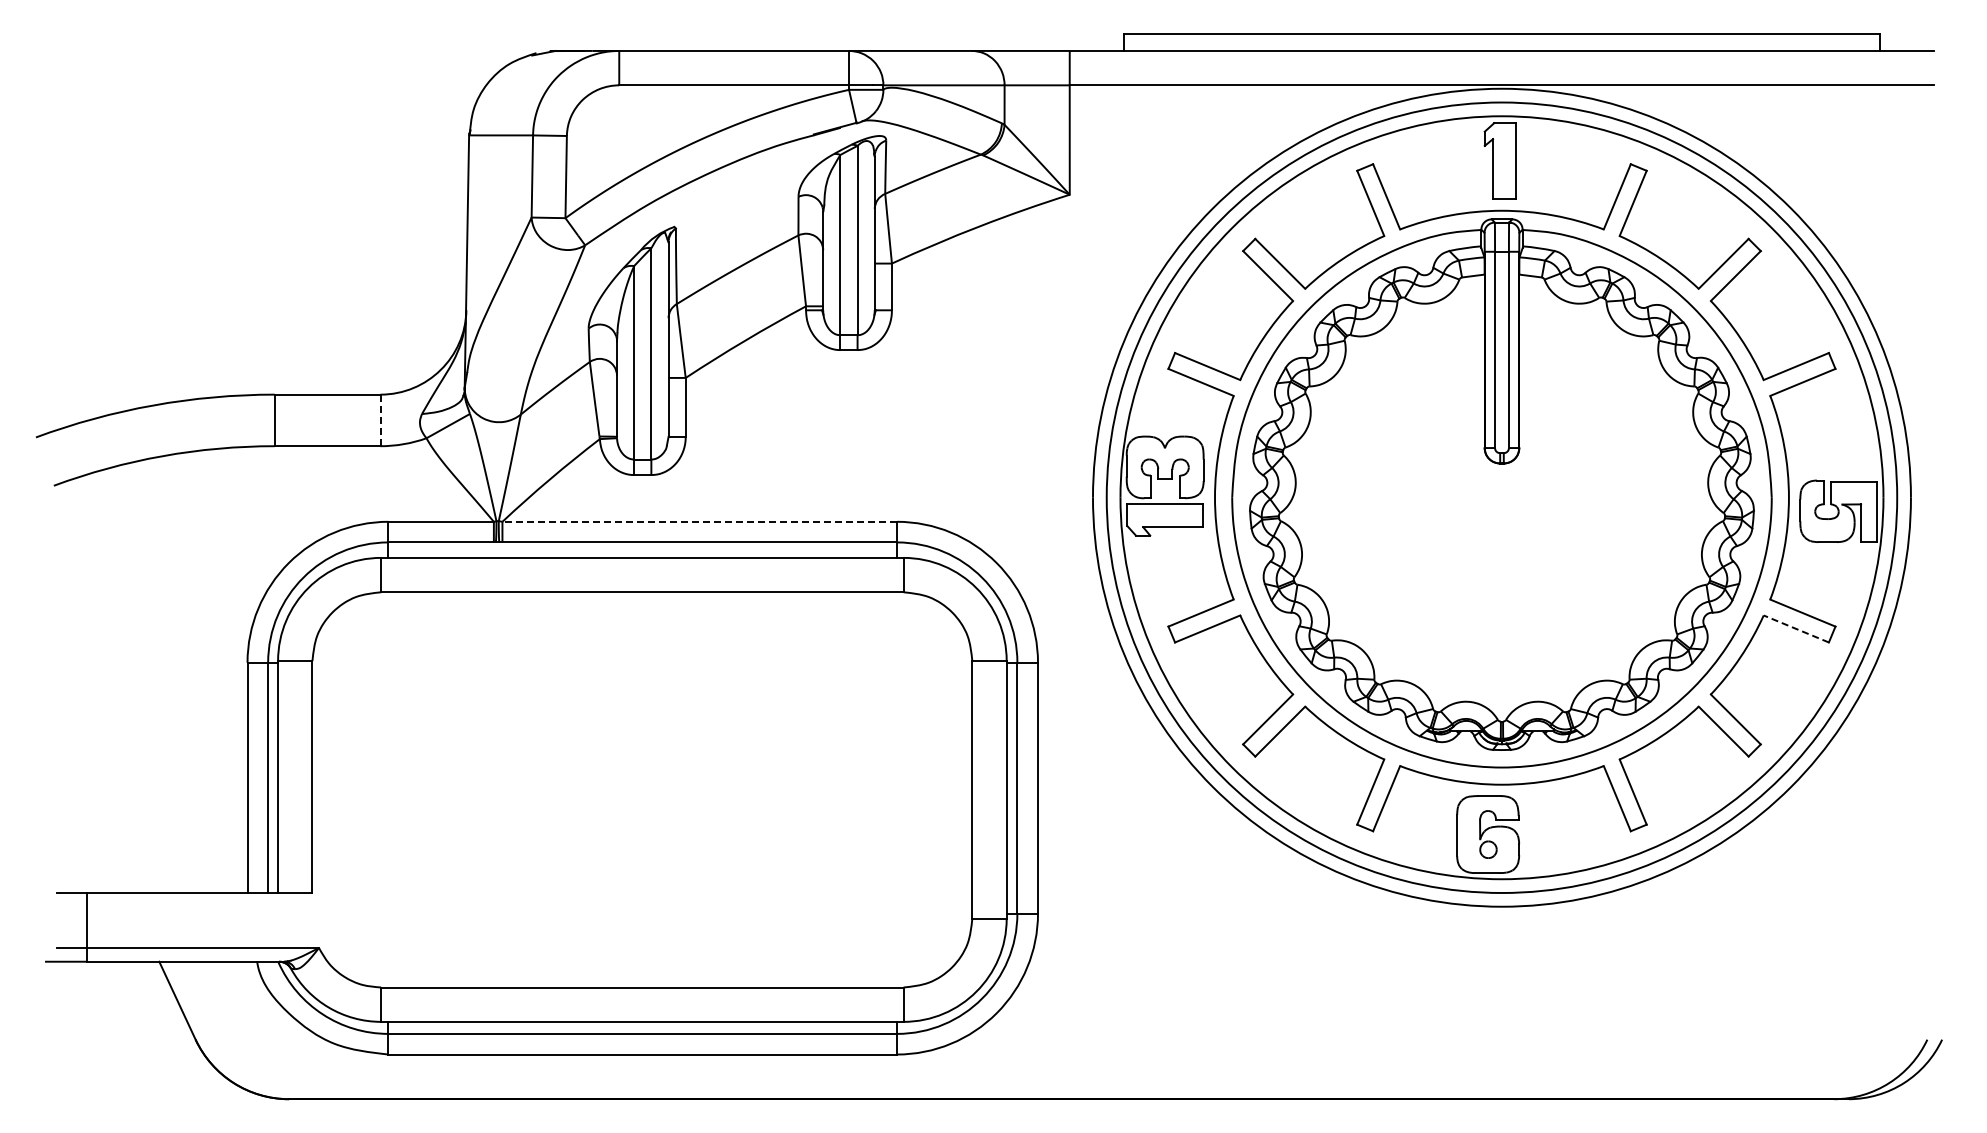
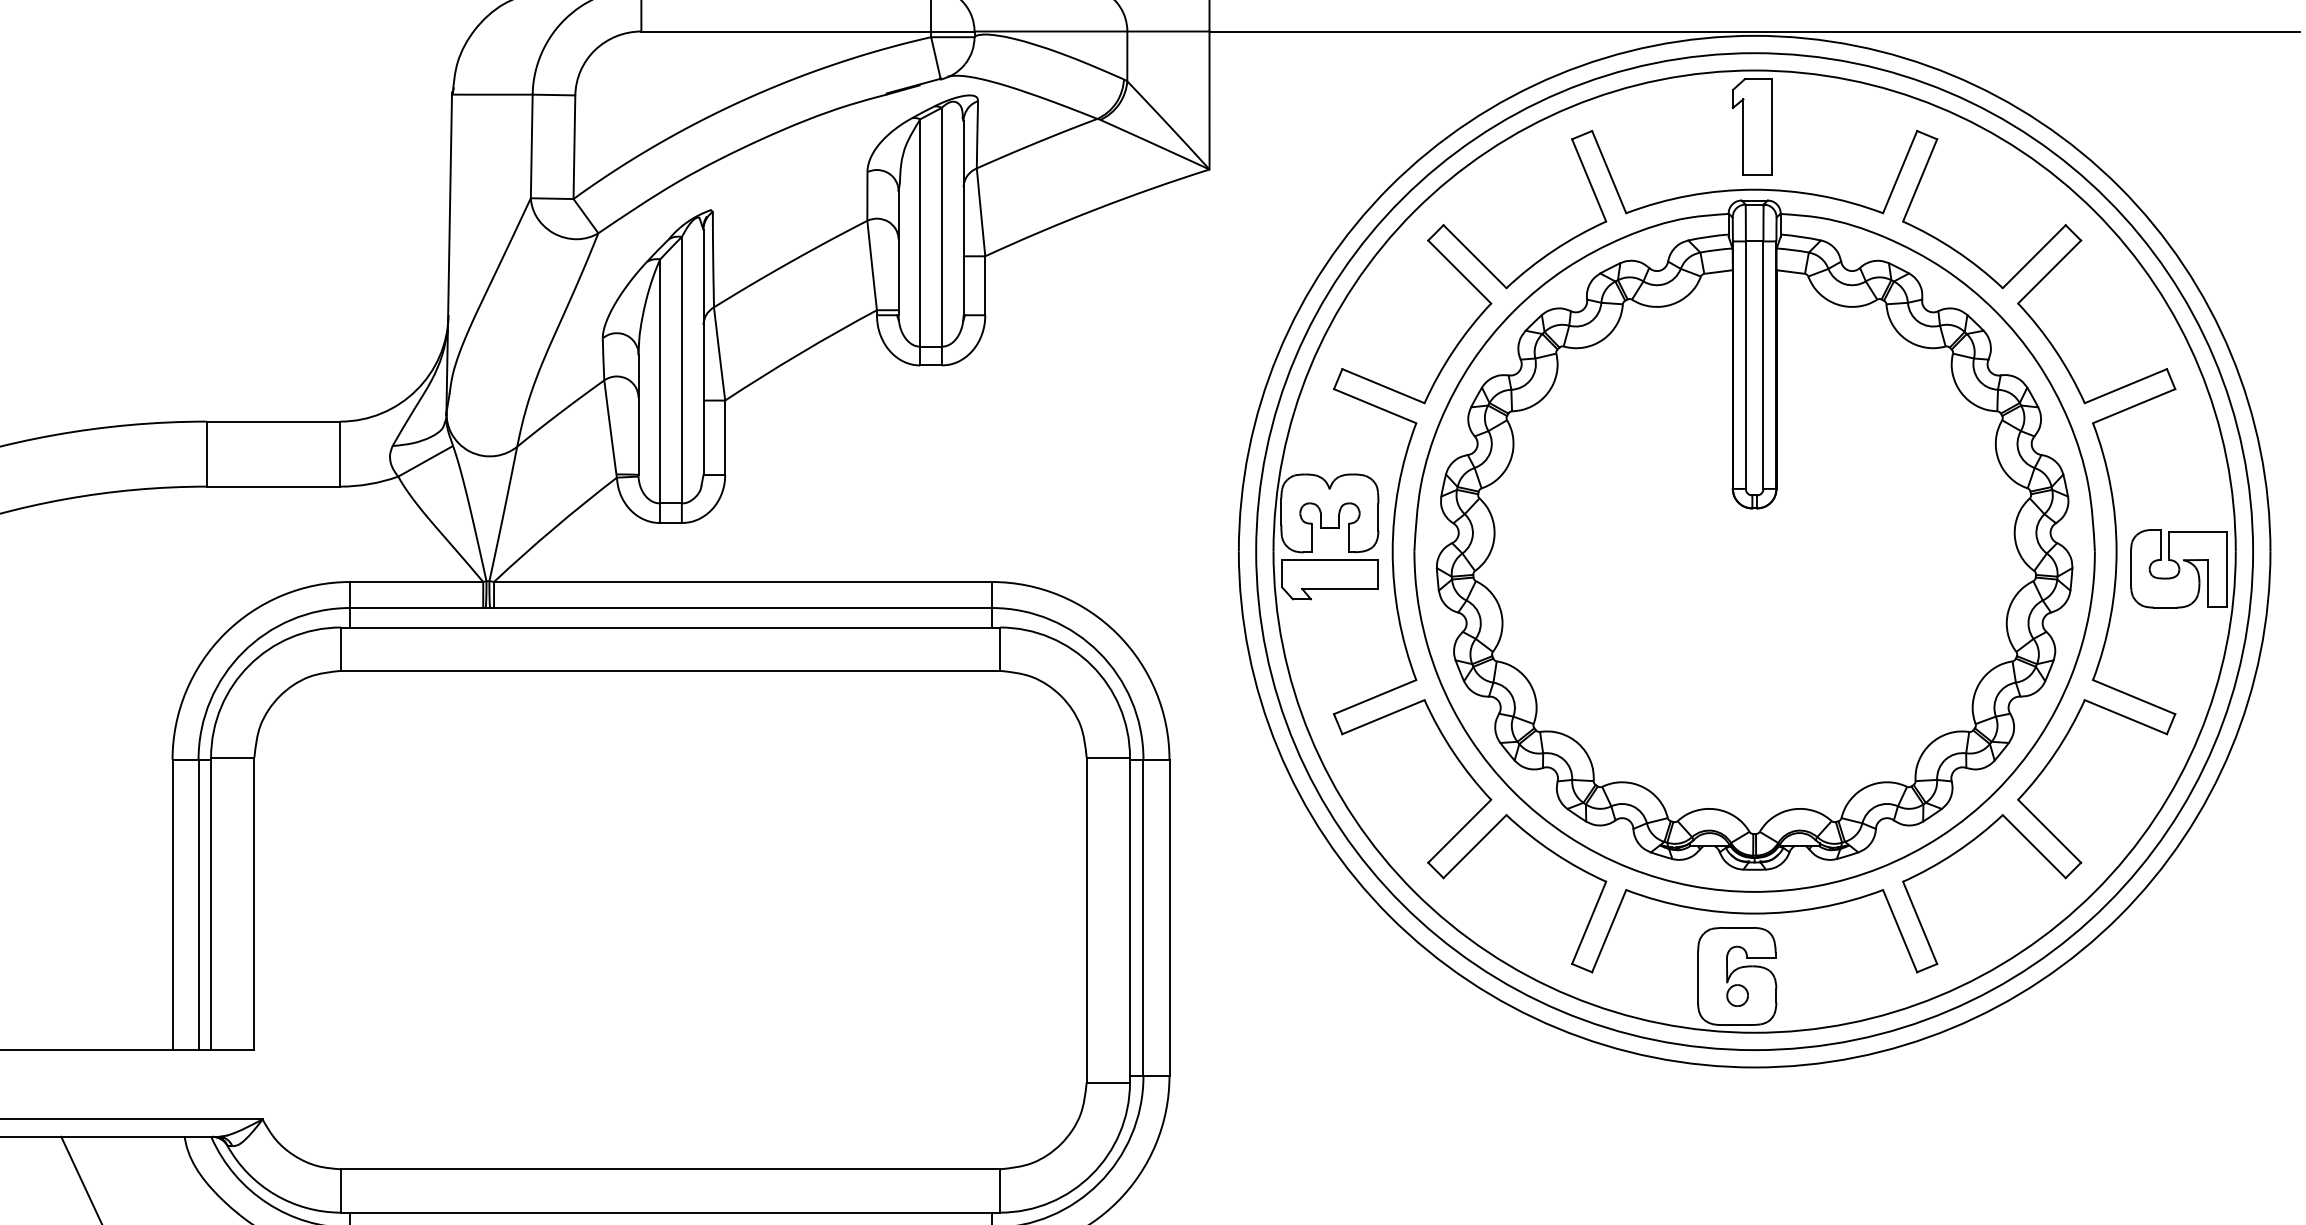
line: (380, 420) -> (340, 454), dashed -> solid
line: (699, 521) -> (742, 581), dashed -> solid
line: (1795, 628) -> (2124, 716), dashed -> solid

